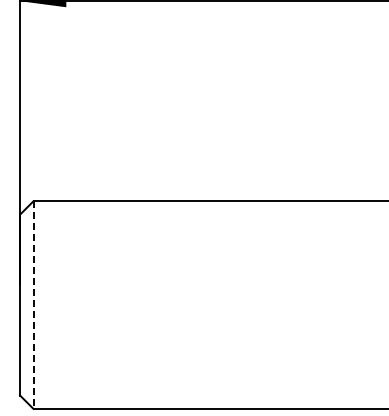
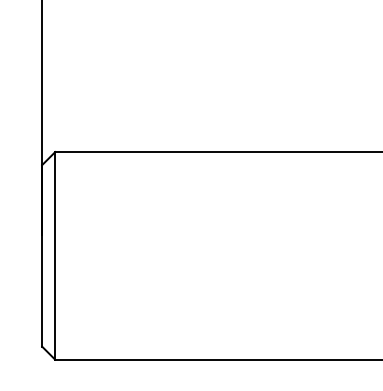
line: (33, 305) -> (55, 256), dashed -> solid

